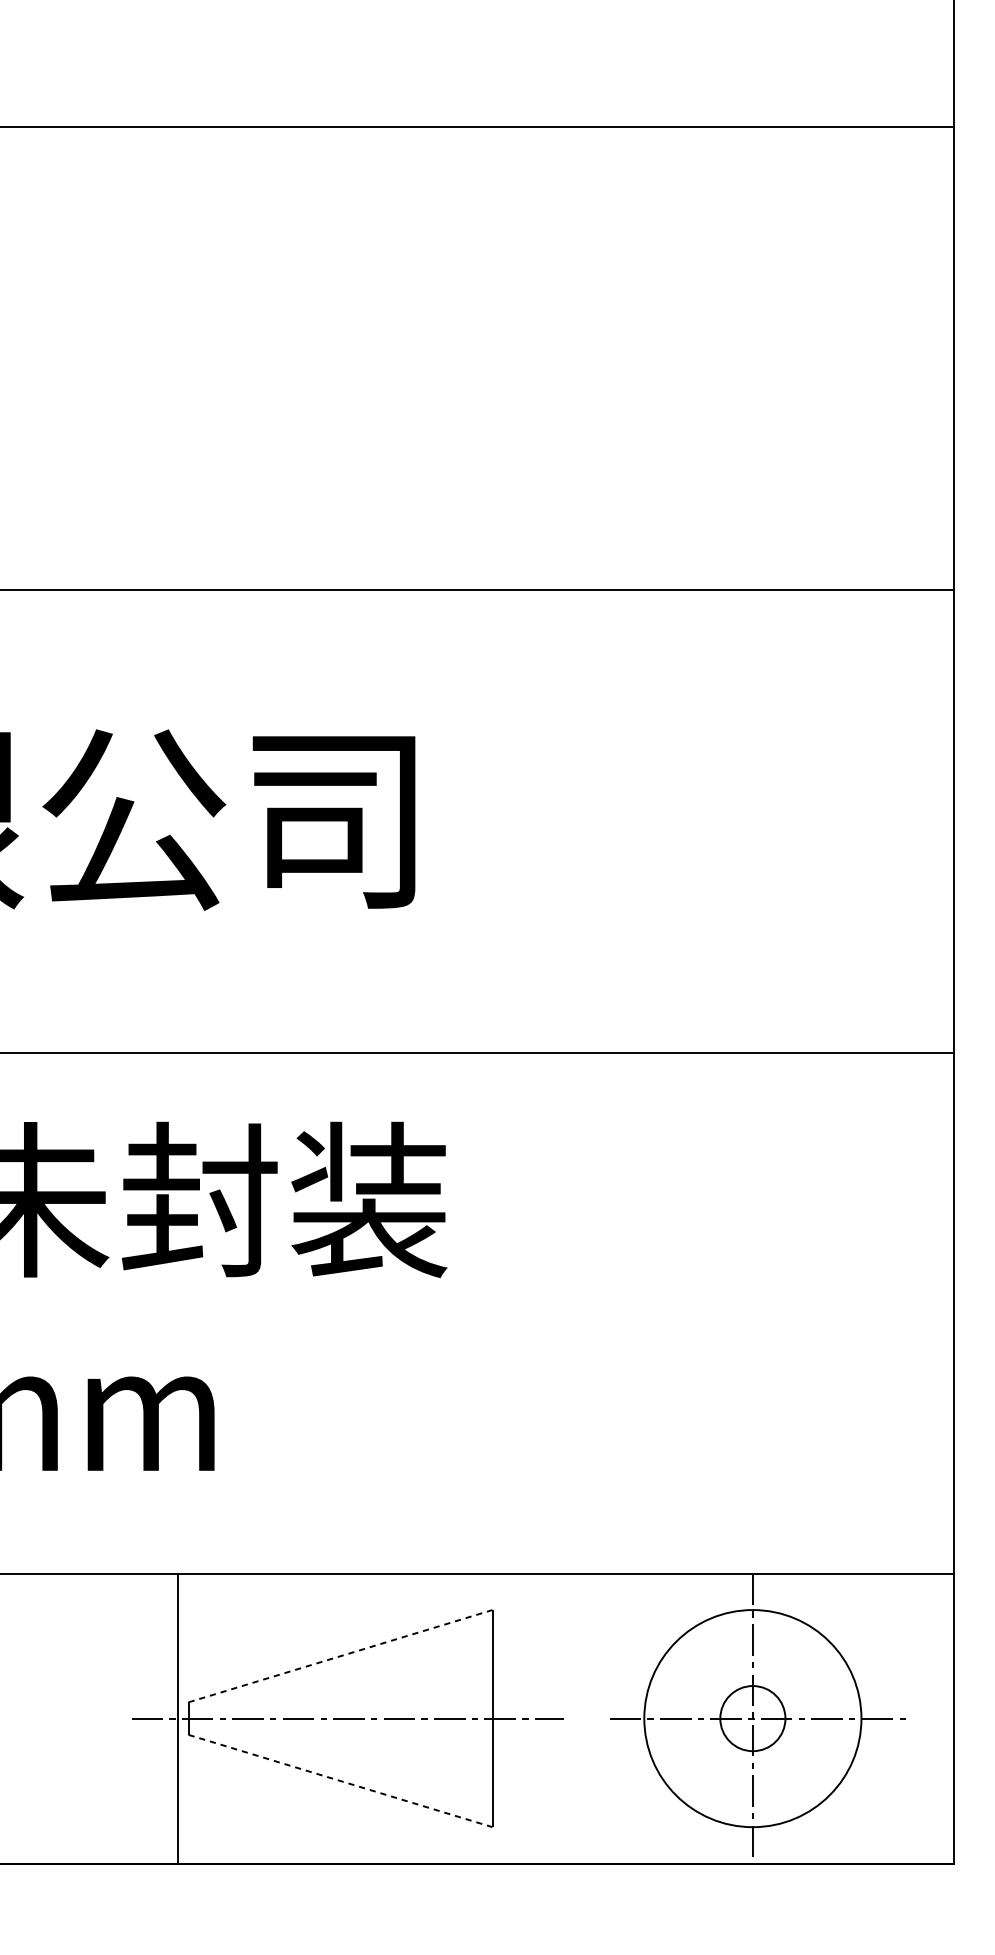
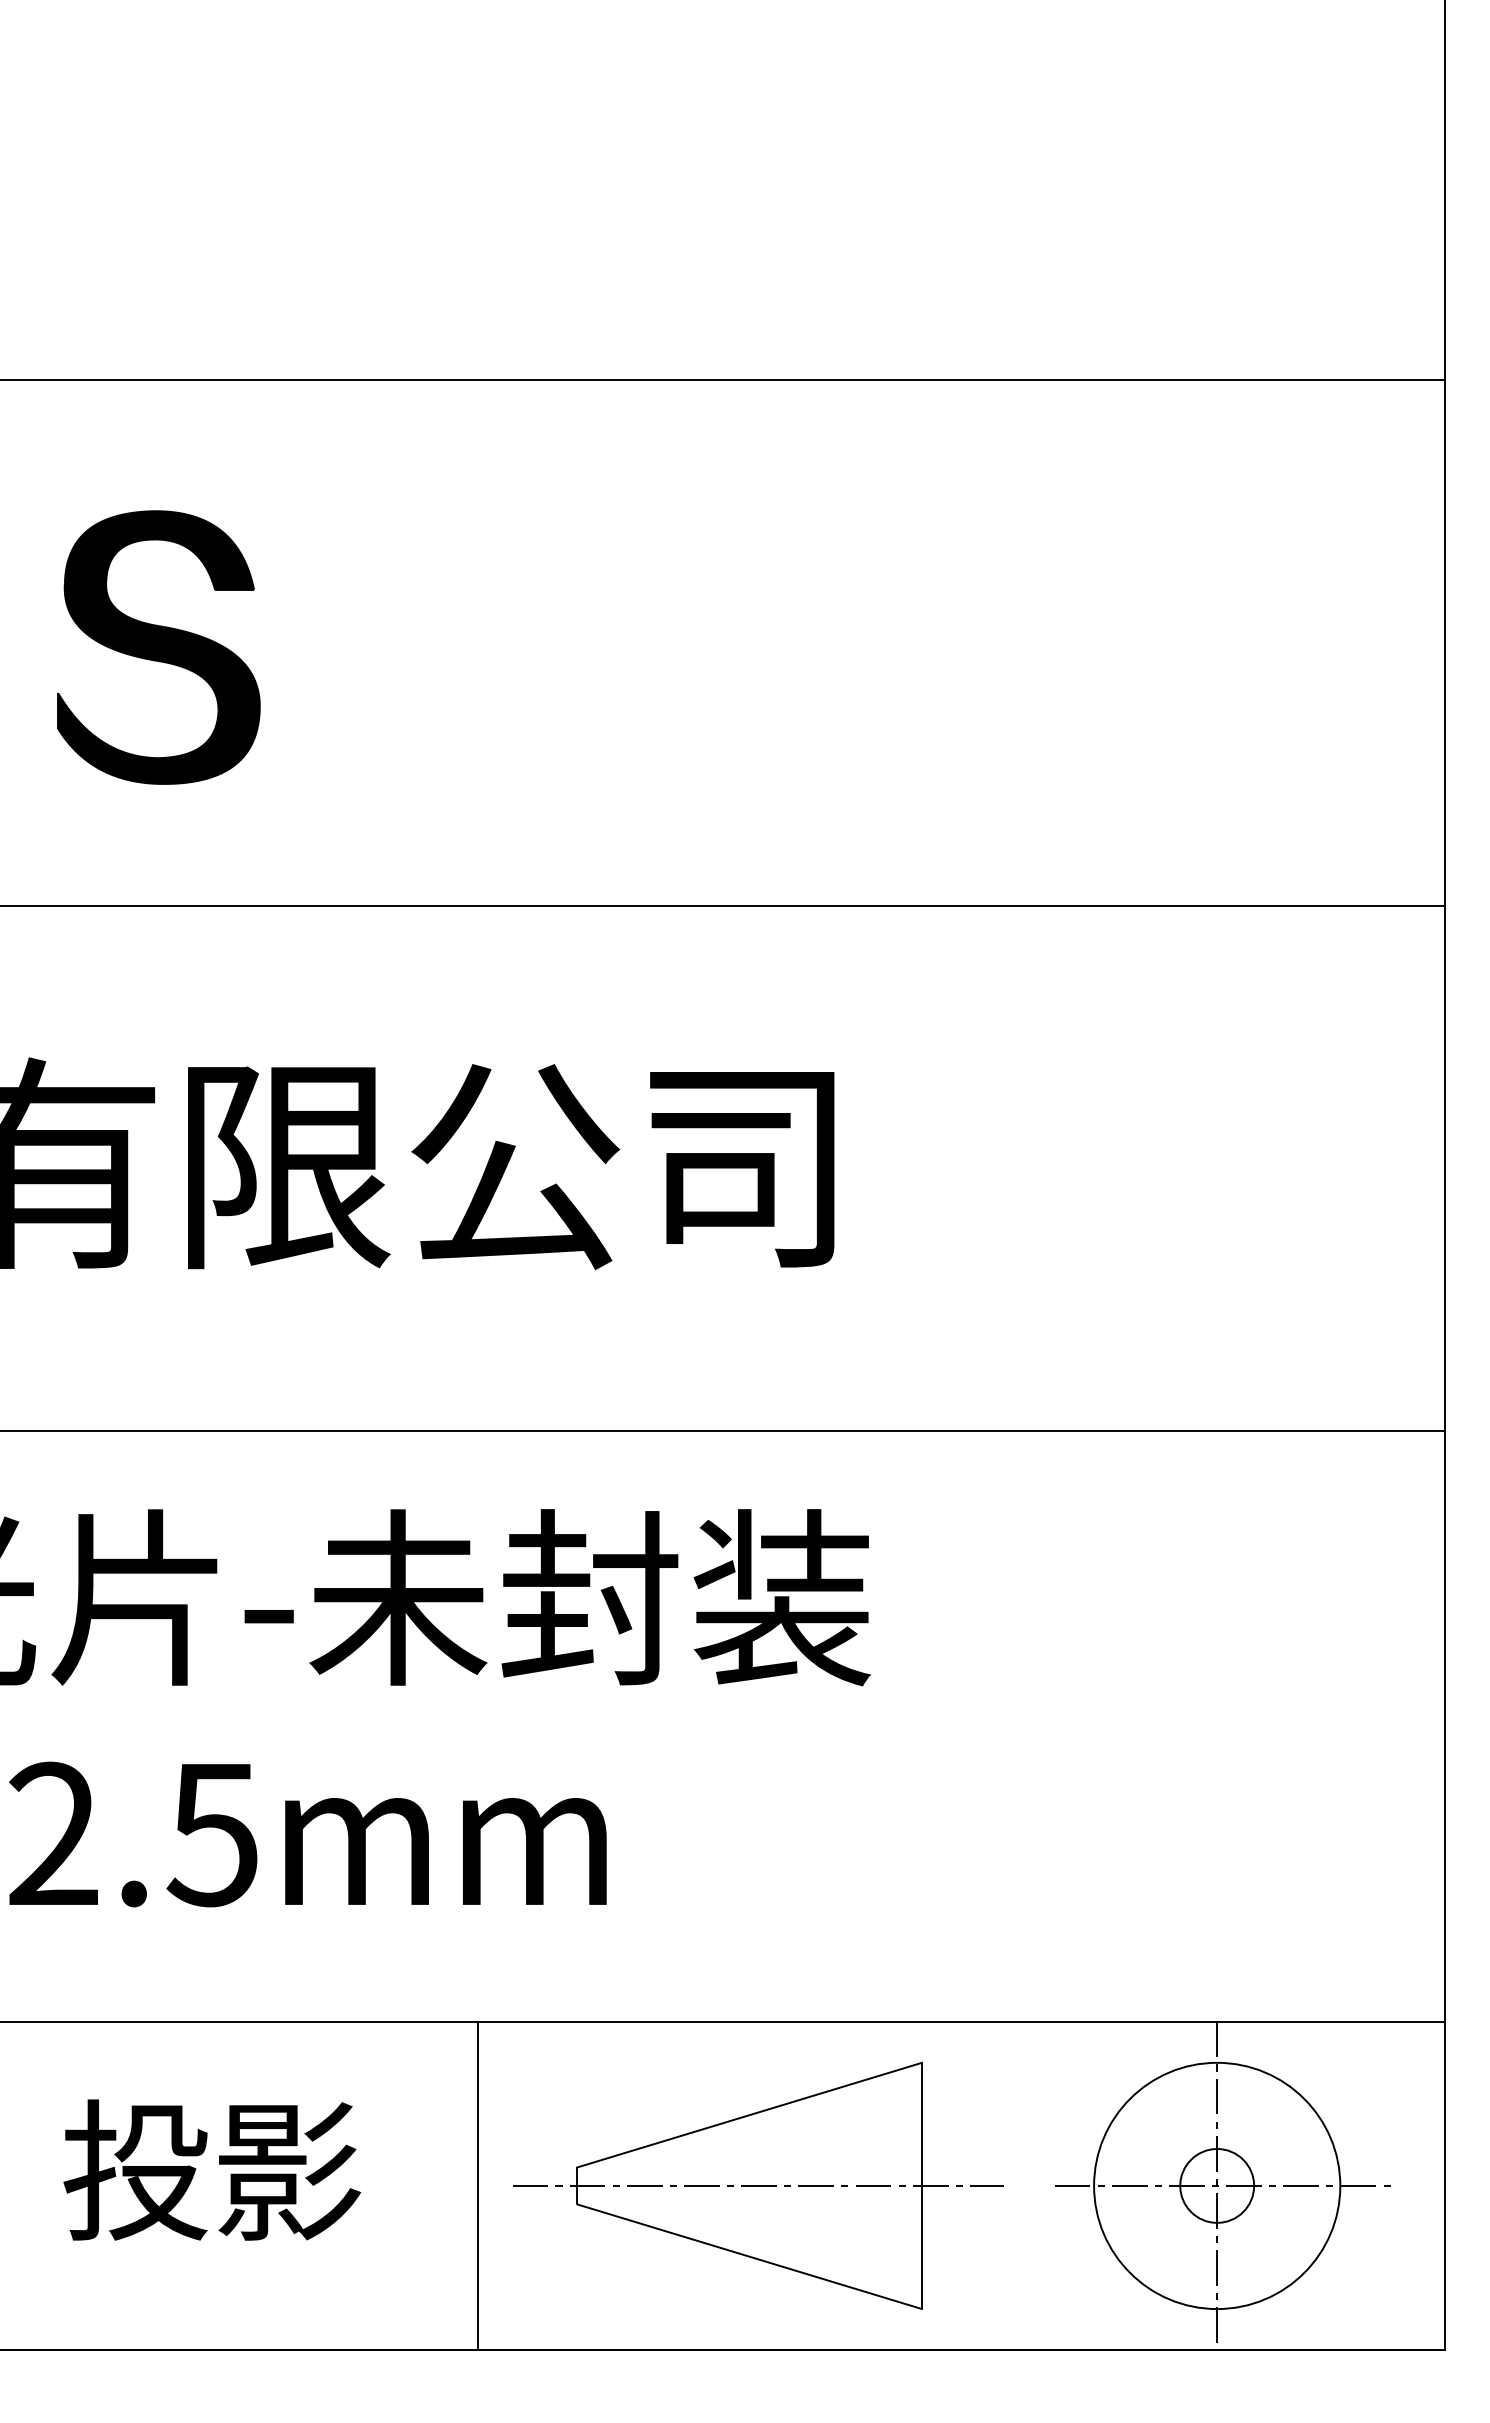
line: (341, 1655) -> (750, 2114), dashed -> solid
line: (178, 1718) -> (478, 2185), moved
line: (341, 1780) -> (750, 2256), dashed -> solid

